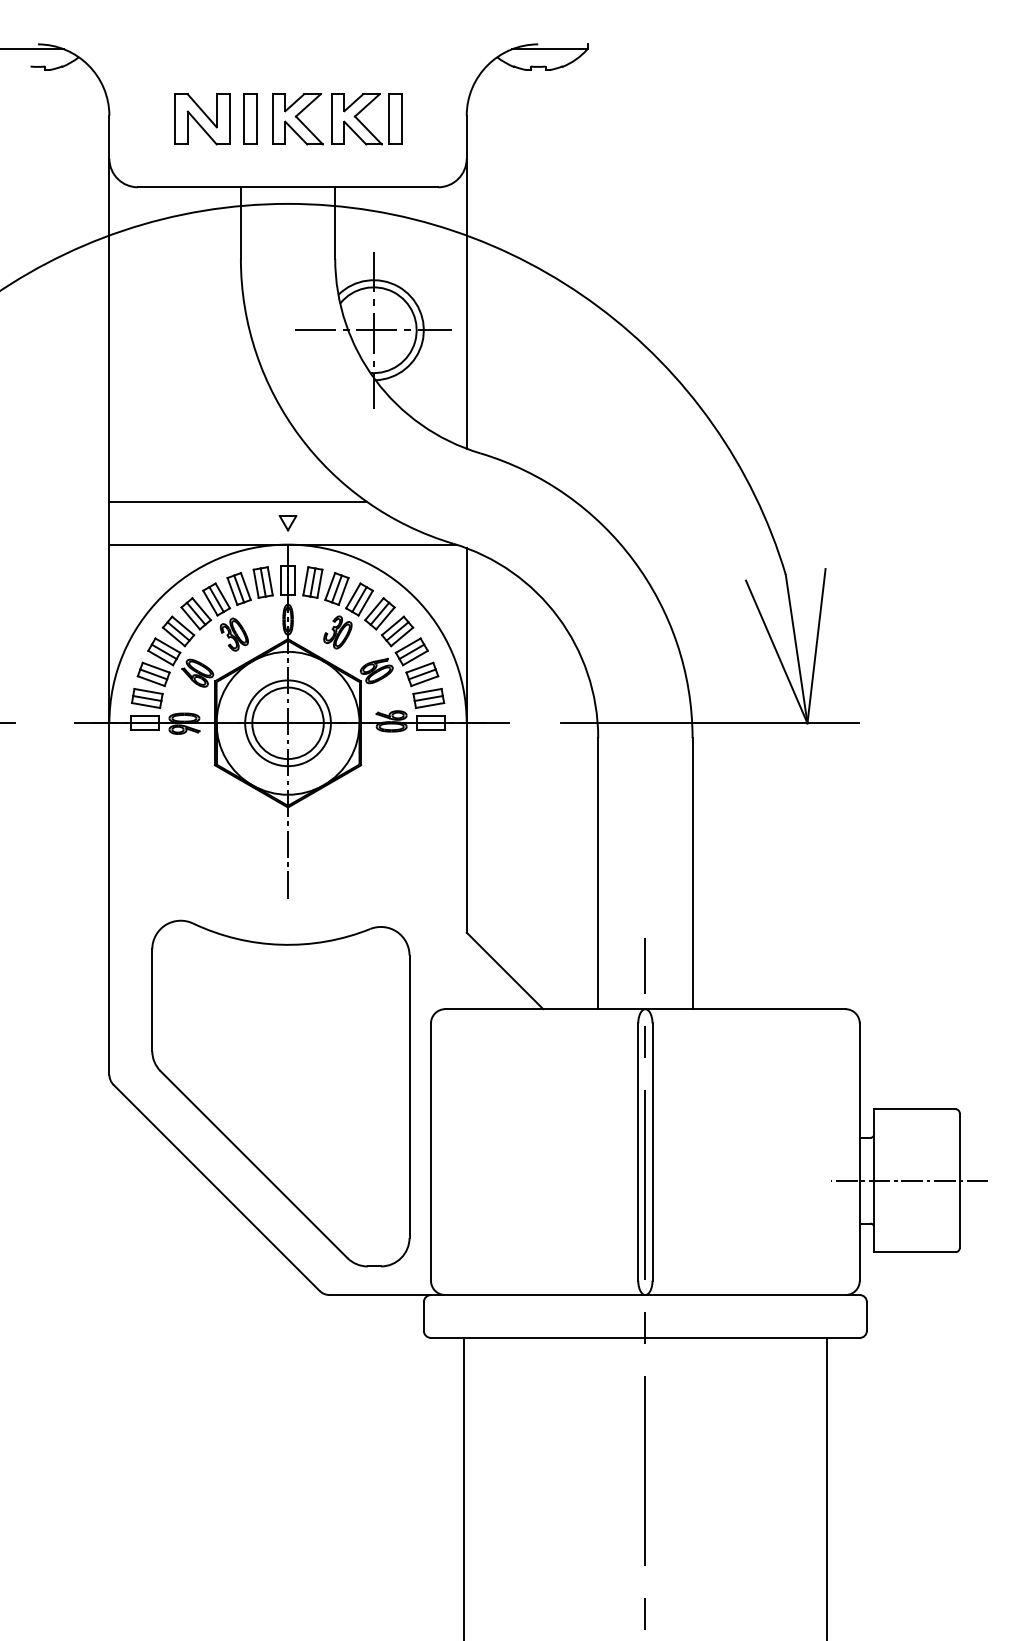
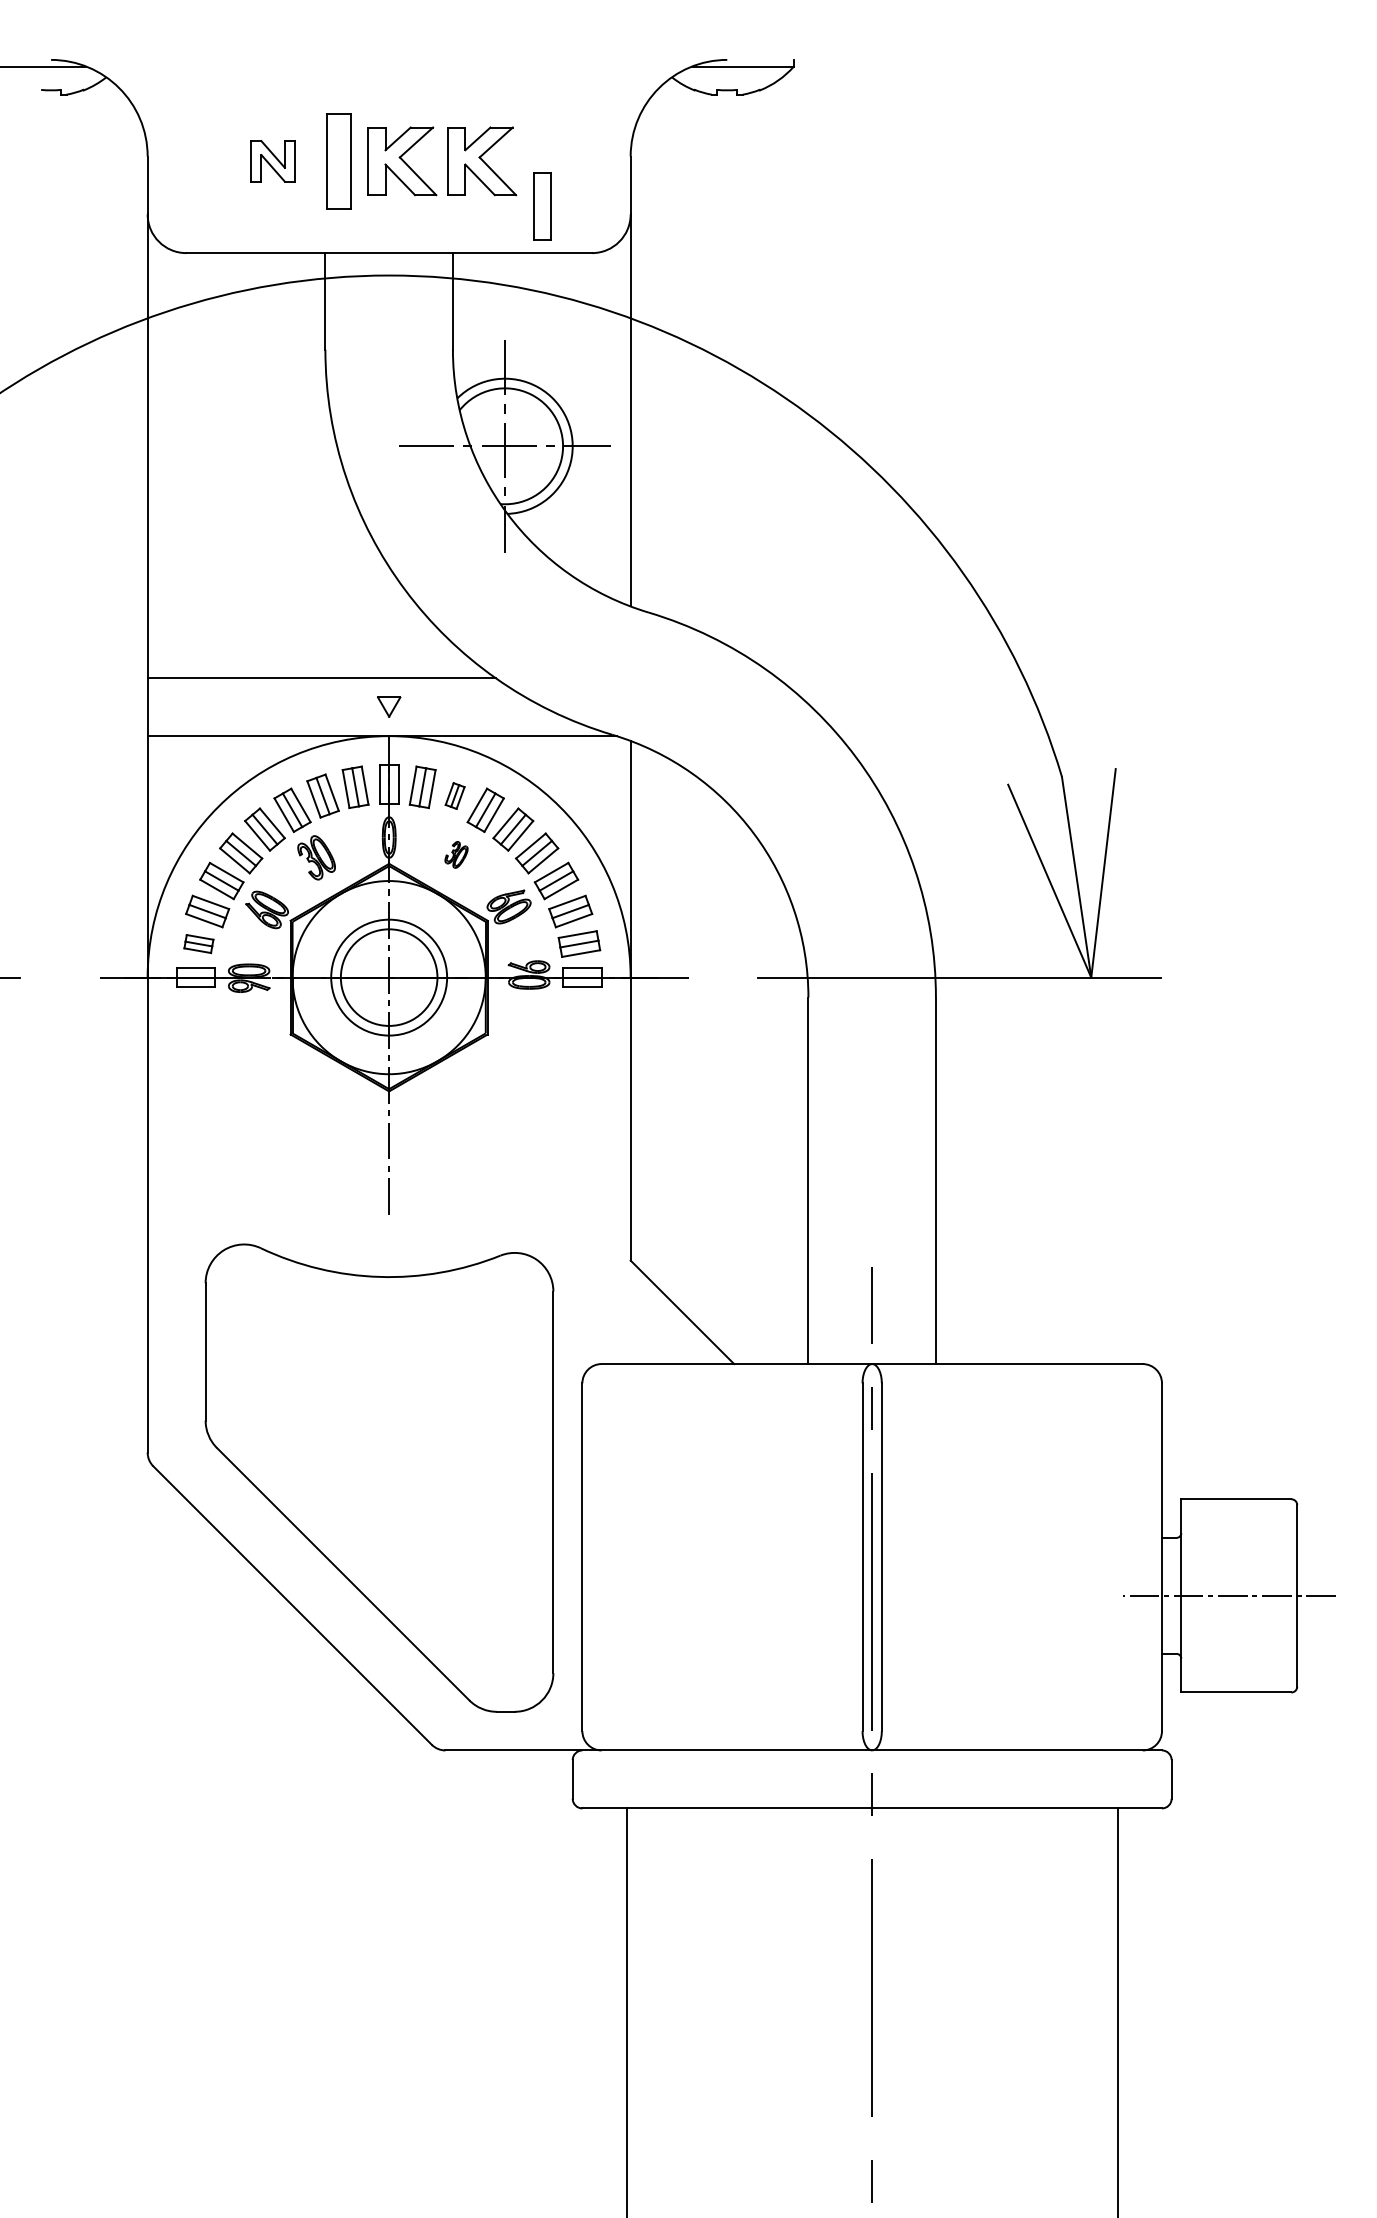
part: (201, 119) -> (272, 161), size x0.6
part: (250, 119) -> (338, 161), size x1.4
part: (395, 119) -> (542, 206), moved
part: (336, 588) -> (454, 795), size x0.6
part: (337, 632) -> (456, 854), size x0.6
part: (146, 698) -> (198, 943), size x0.7

